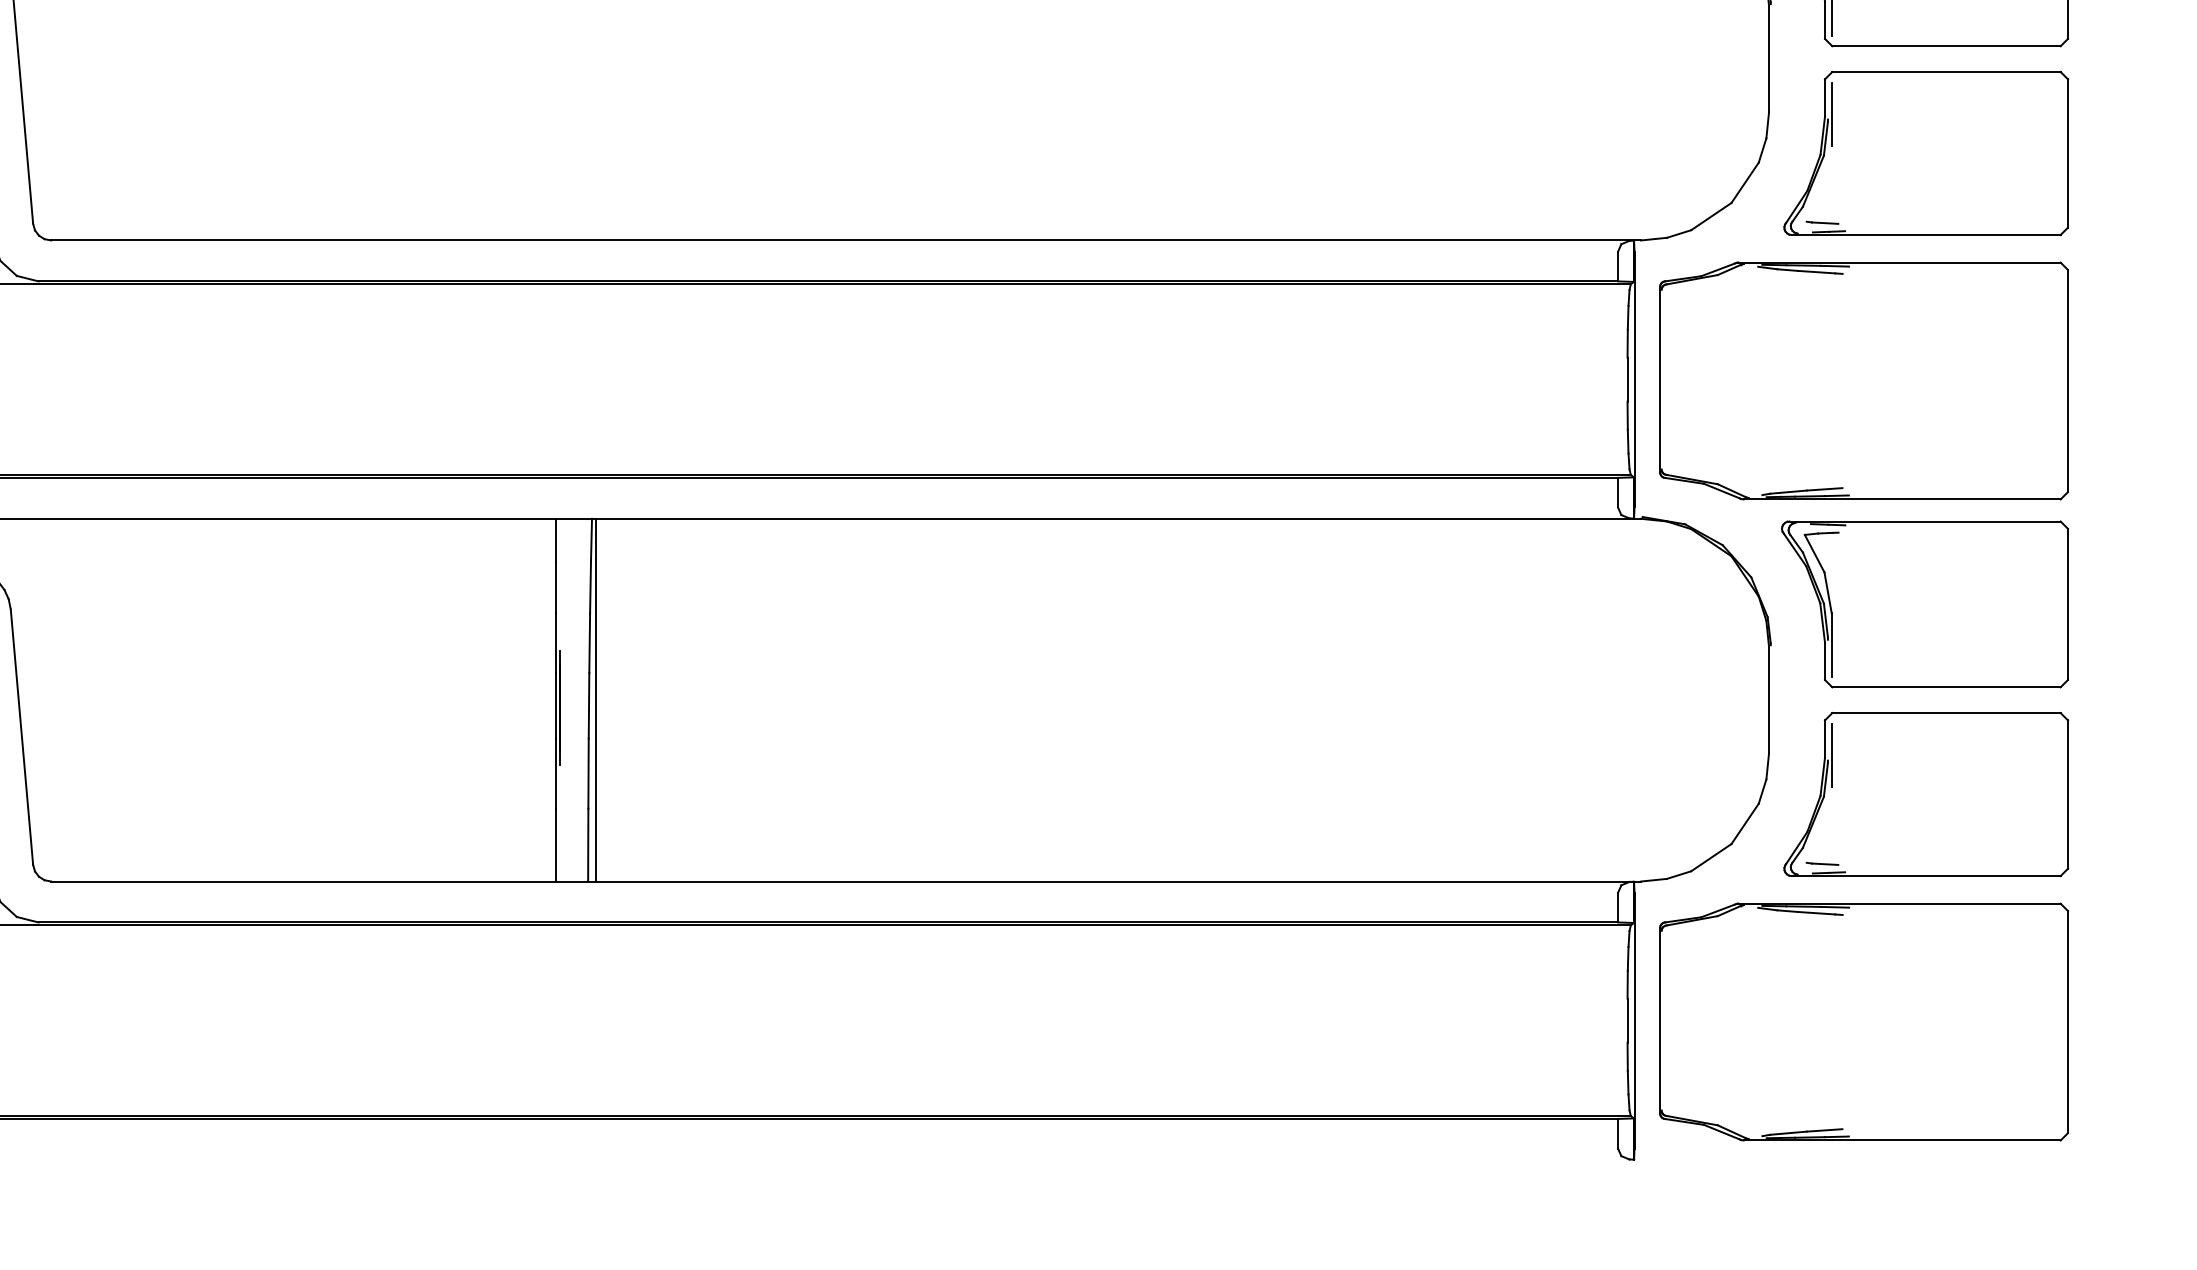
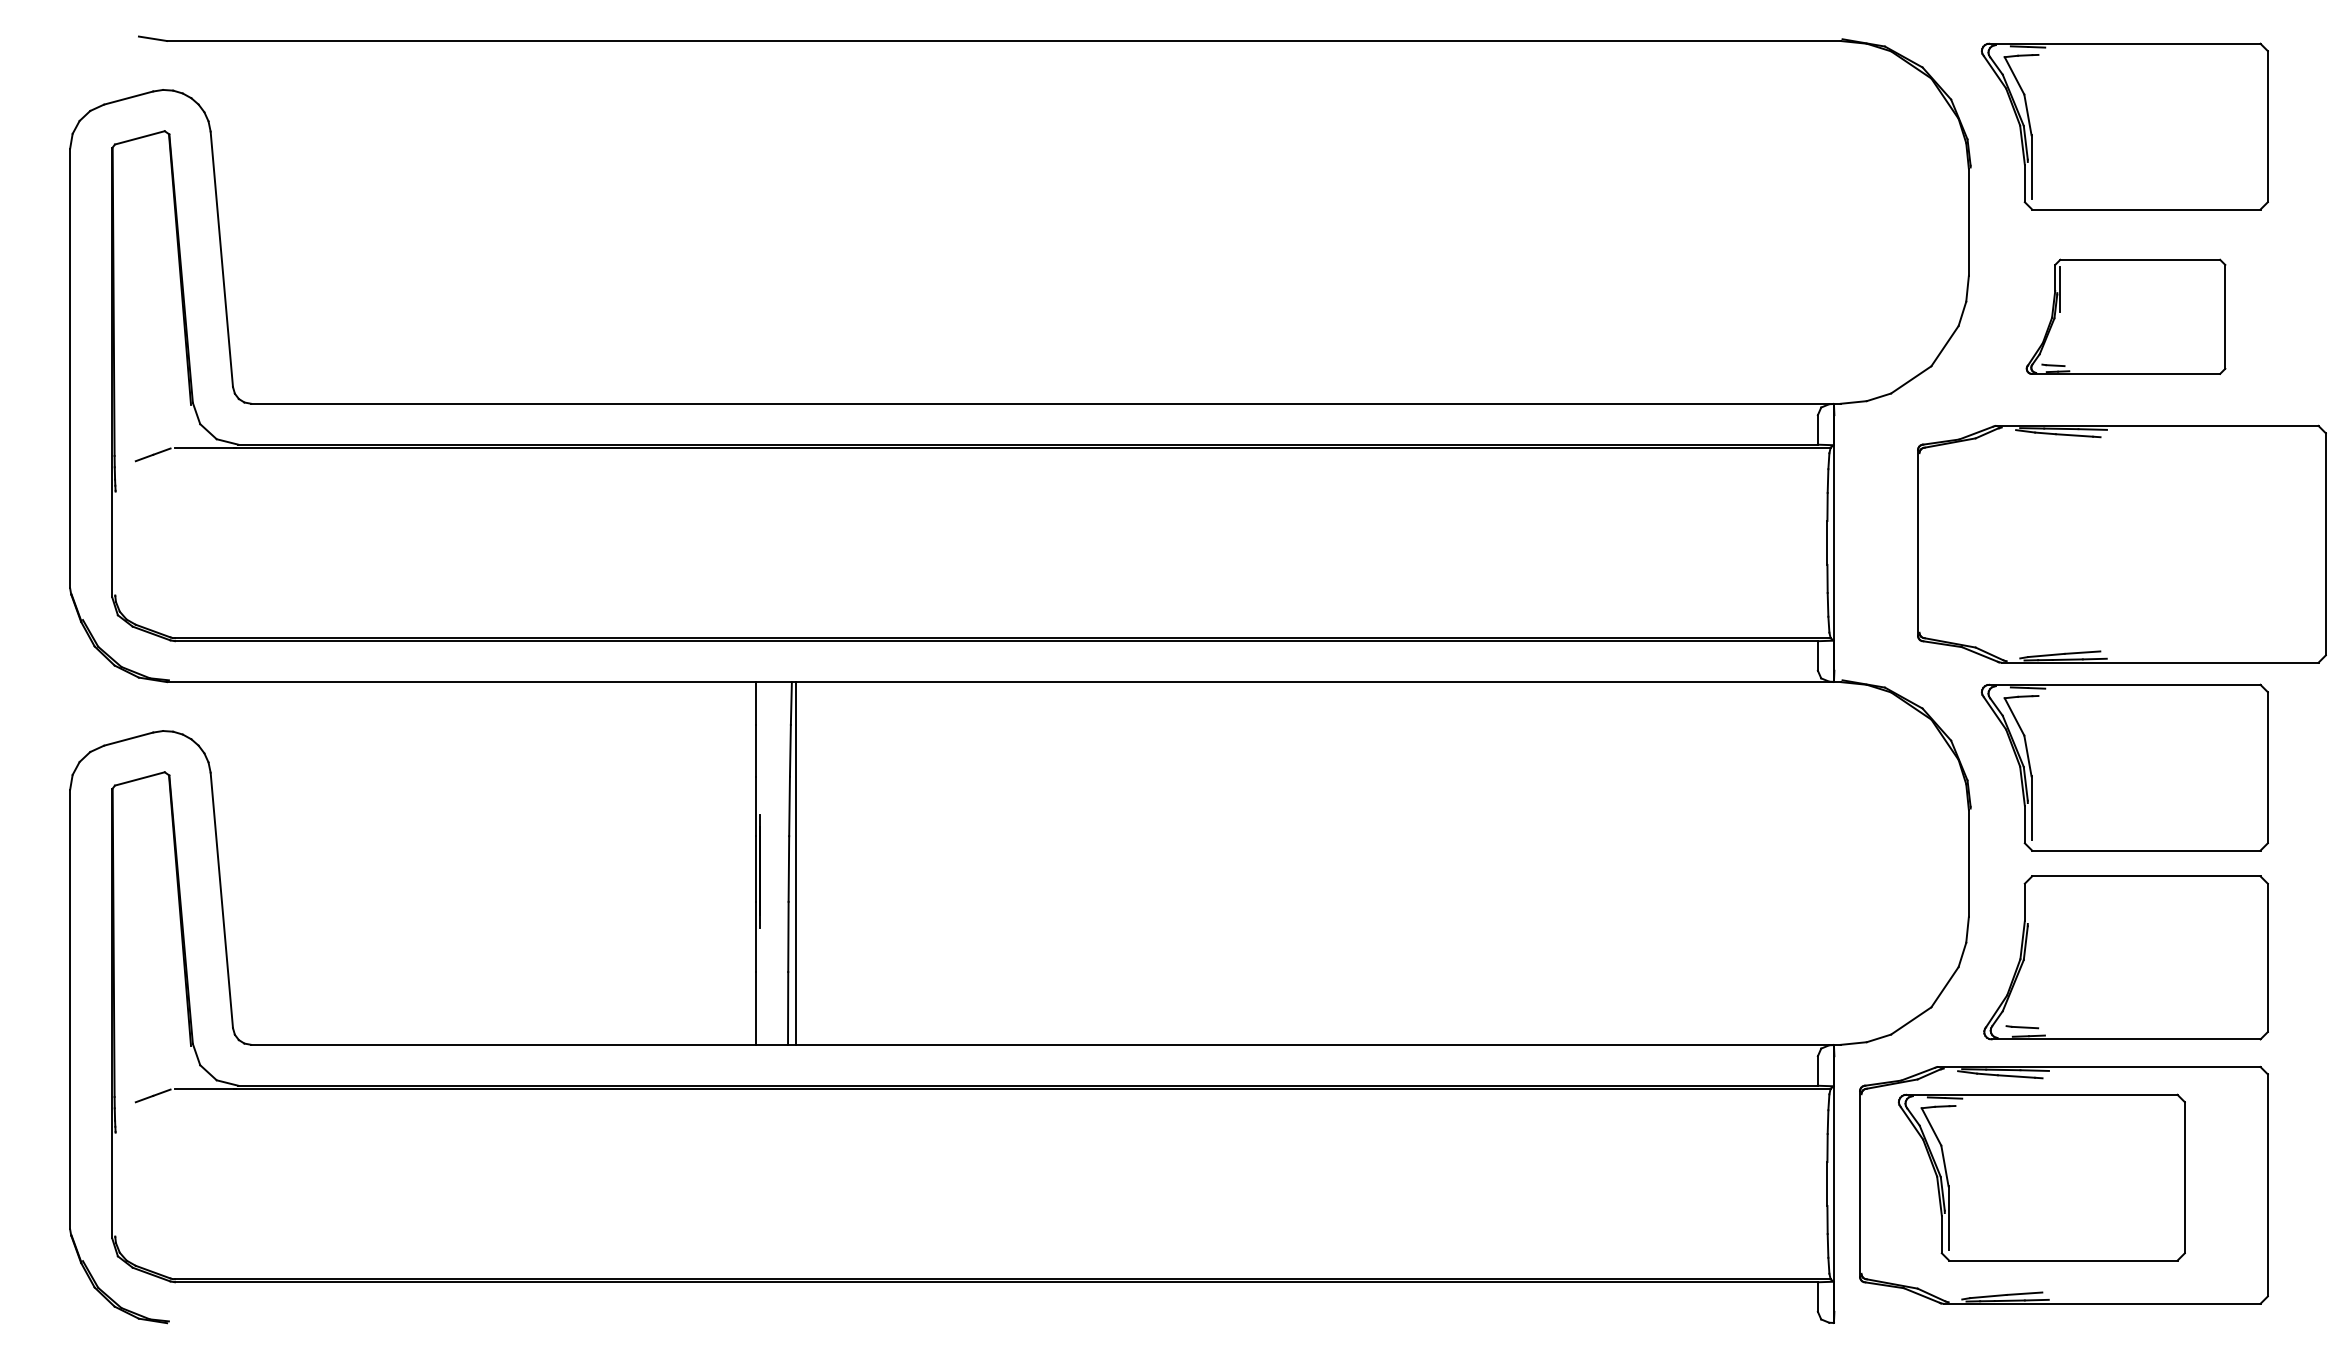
part: (1925, 153) -> (2125, 316), size x0.7
part: (1863, 380) -> (2121, 543), moved
line: (1831, 755) -> (2031, 918), removed
part: (1841, 1014) -> (2041, 1177), added

